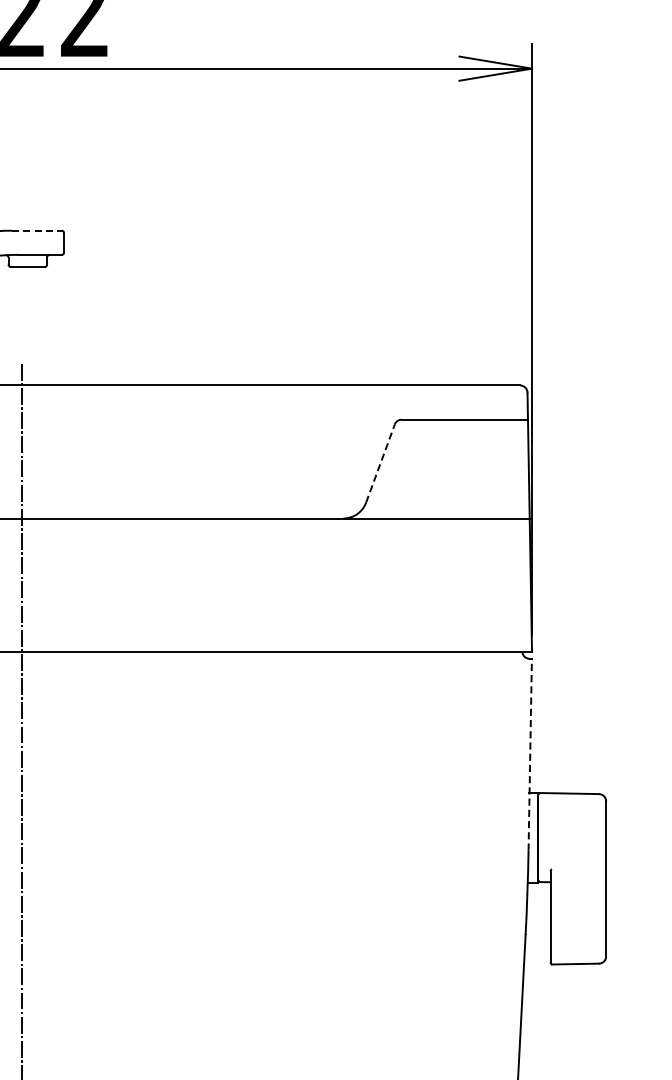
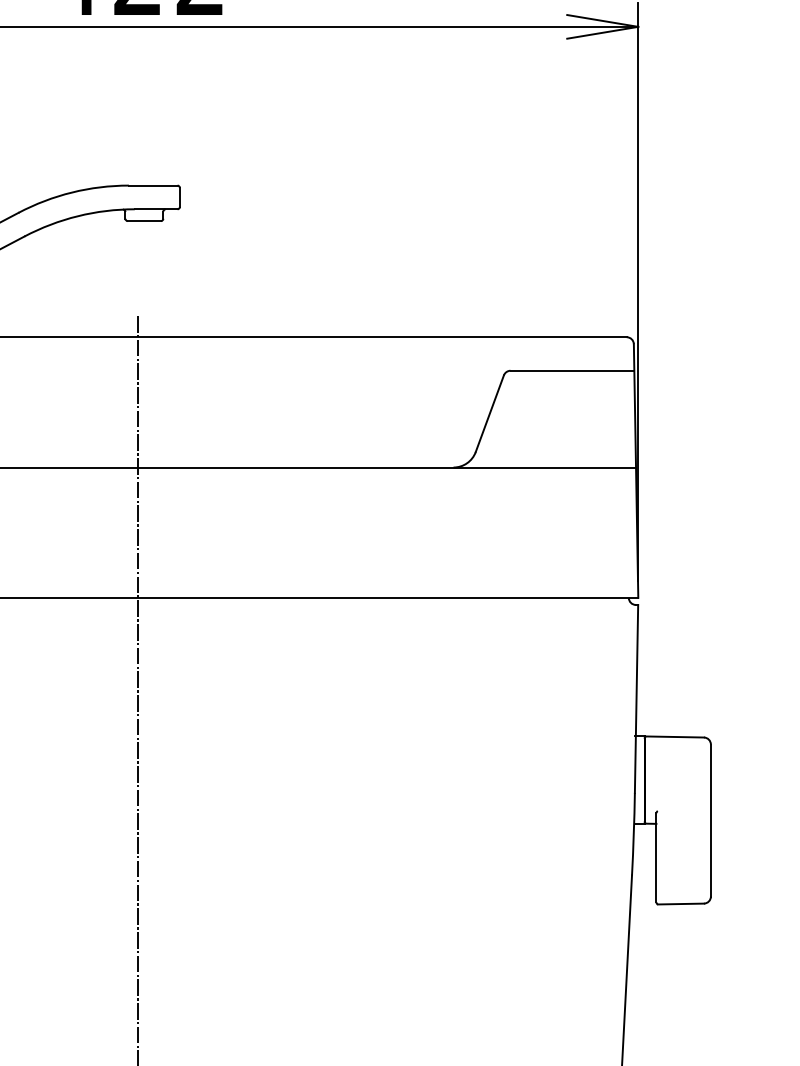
line: (37, 230) -> (153, 185), dashed -> solid
line: (380, 463) -> (489, 413), dashed -> solid
line: (530, 754) -> (636, 698), dashed -> solid

